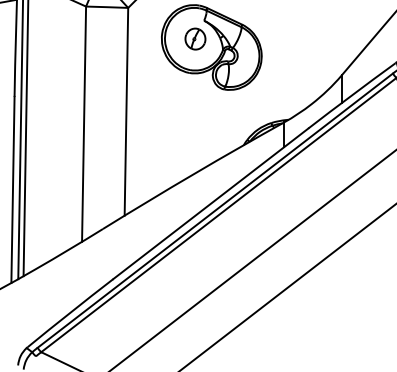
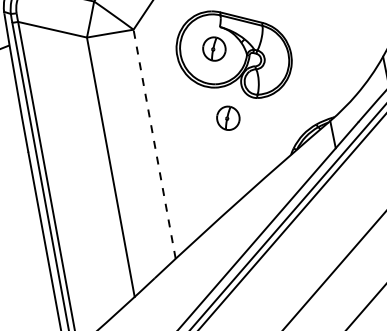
part: (195, 101) -> (228, 117), added
line: (126, 111) -> (154, 143), solid -> dashed

